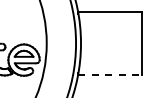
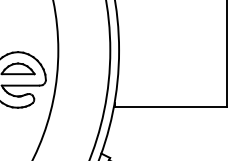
line: (110, 75) -> (171, 107), dashed -> solid

